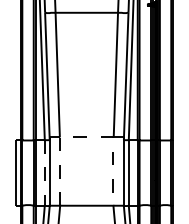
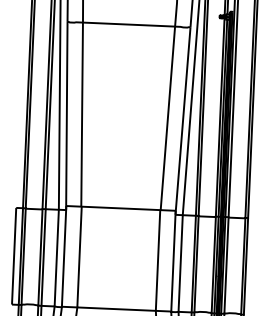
line: (86, 137) -> (120, 208), dashed -> solid
line: (44, 172) -> (56, 257), dashed -> solid

